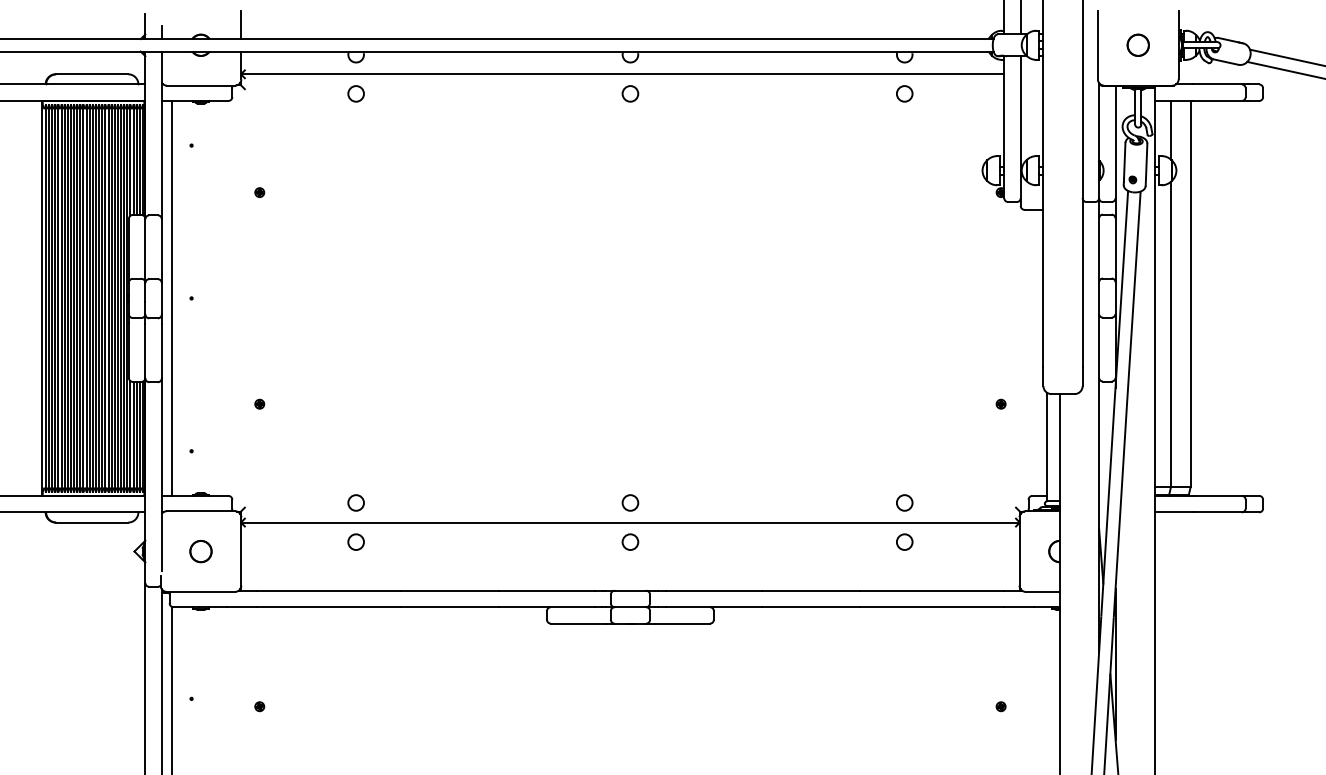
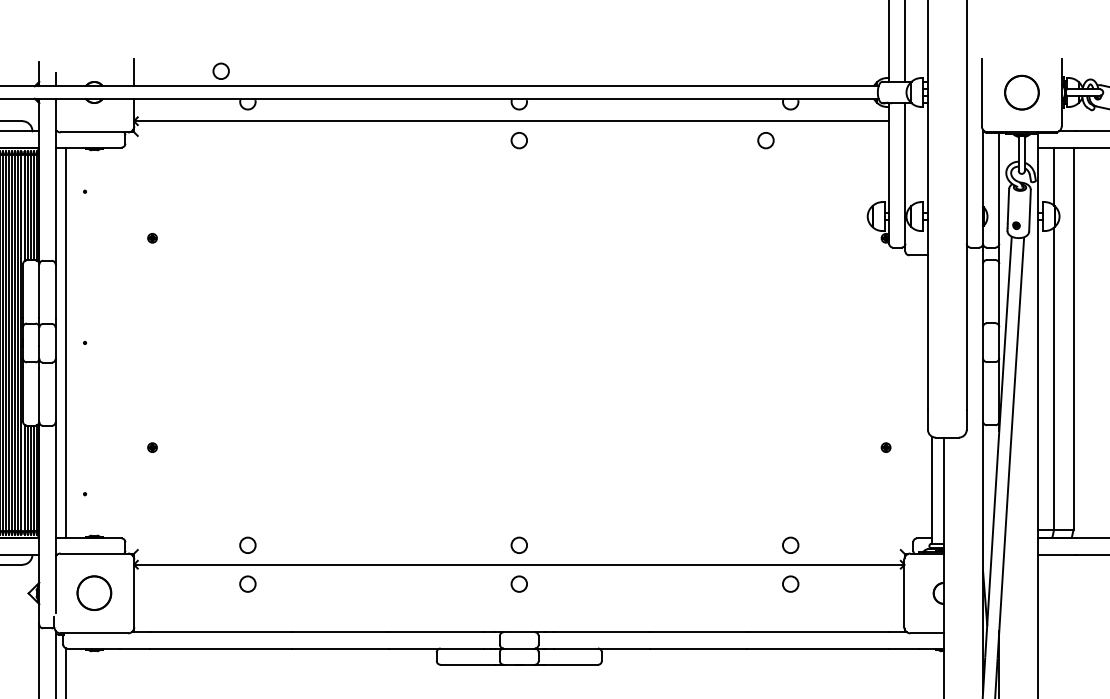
circle: (1137, 44) -> (1021, 91), size x1.6
circle: (355, 93) -> (220, 70), moved
circle: (904, 93) -> (765, 140), moved
circle: (200, 551) -> (93, 593), size x1.6

